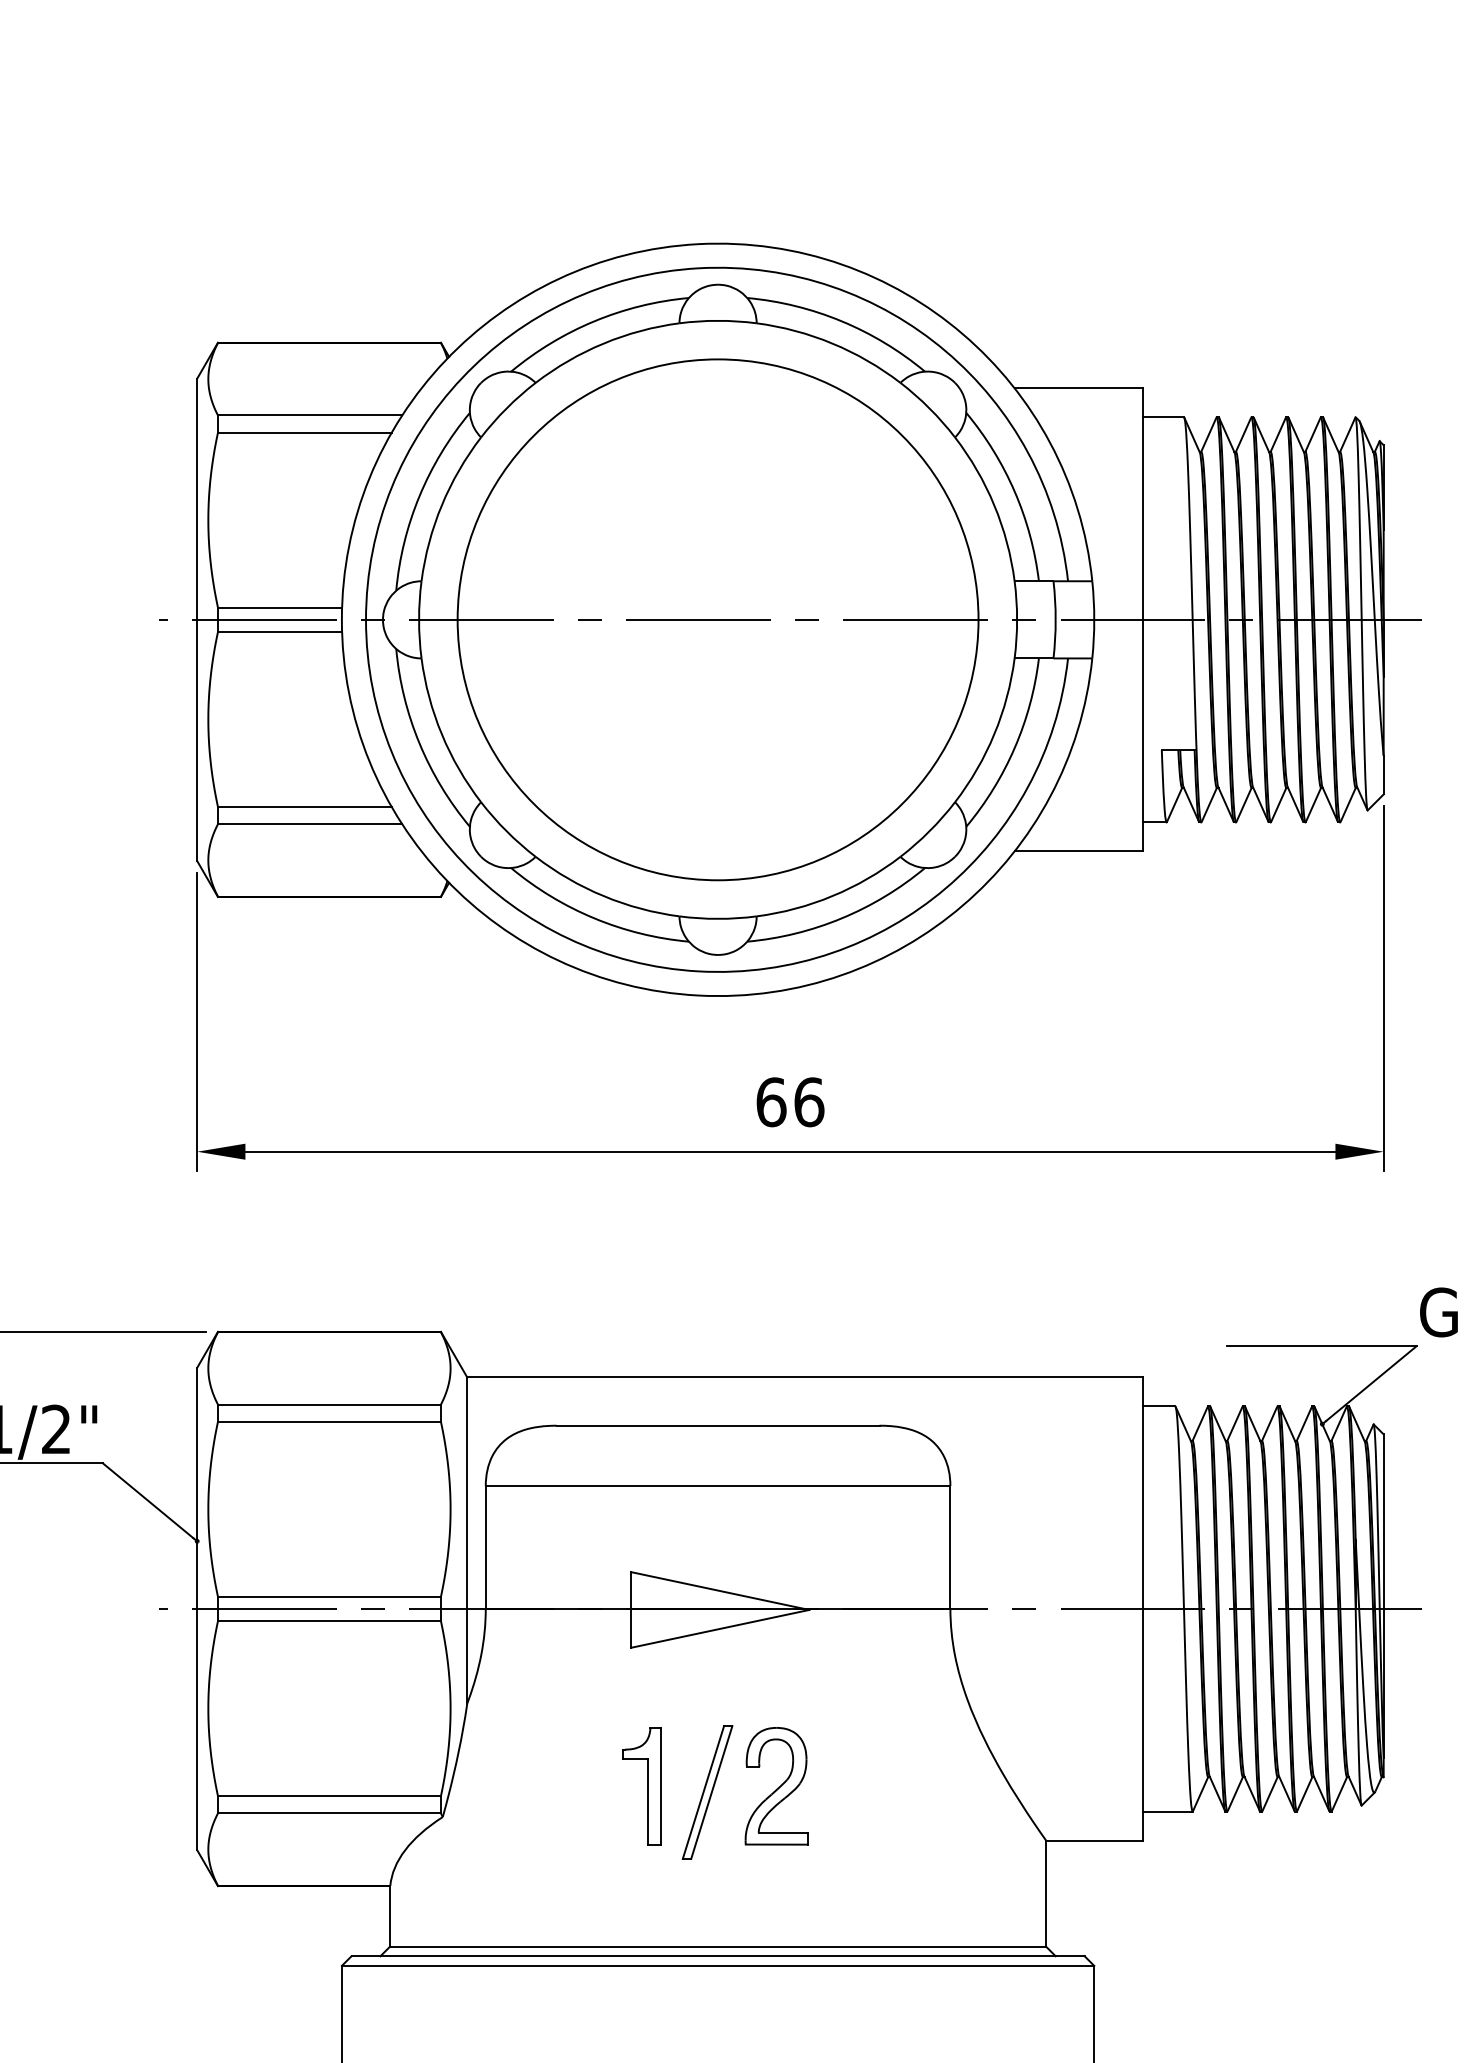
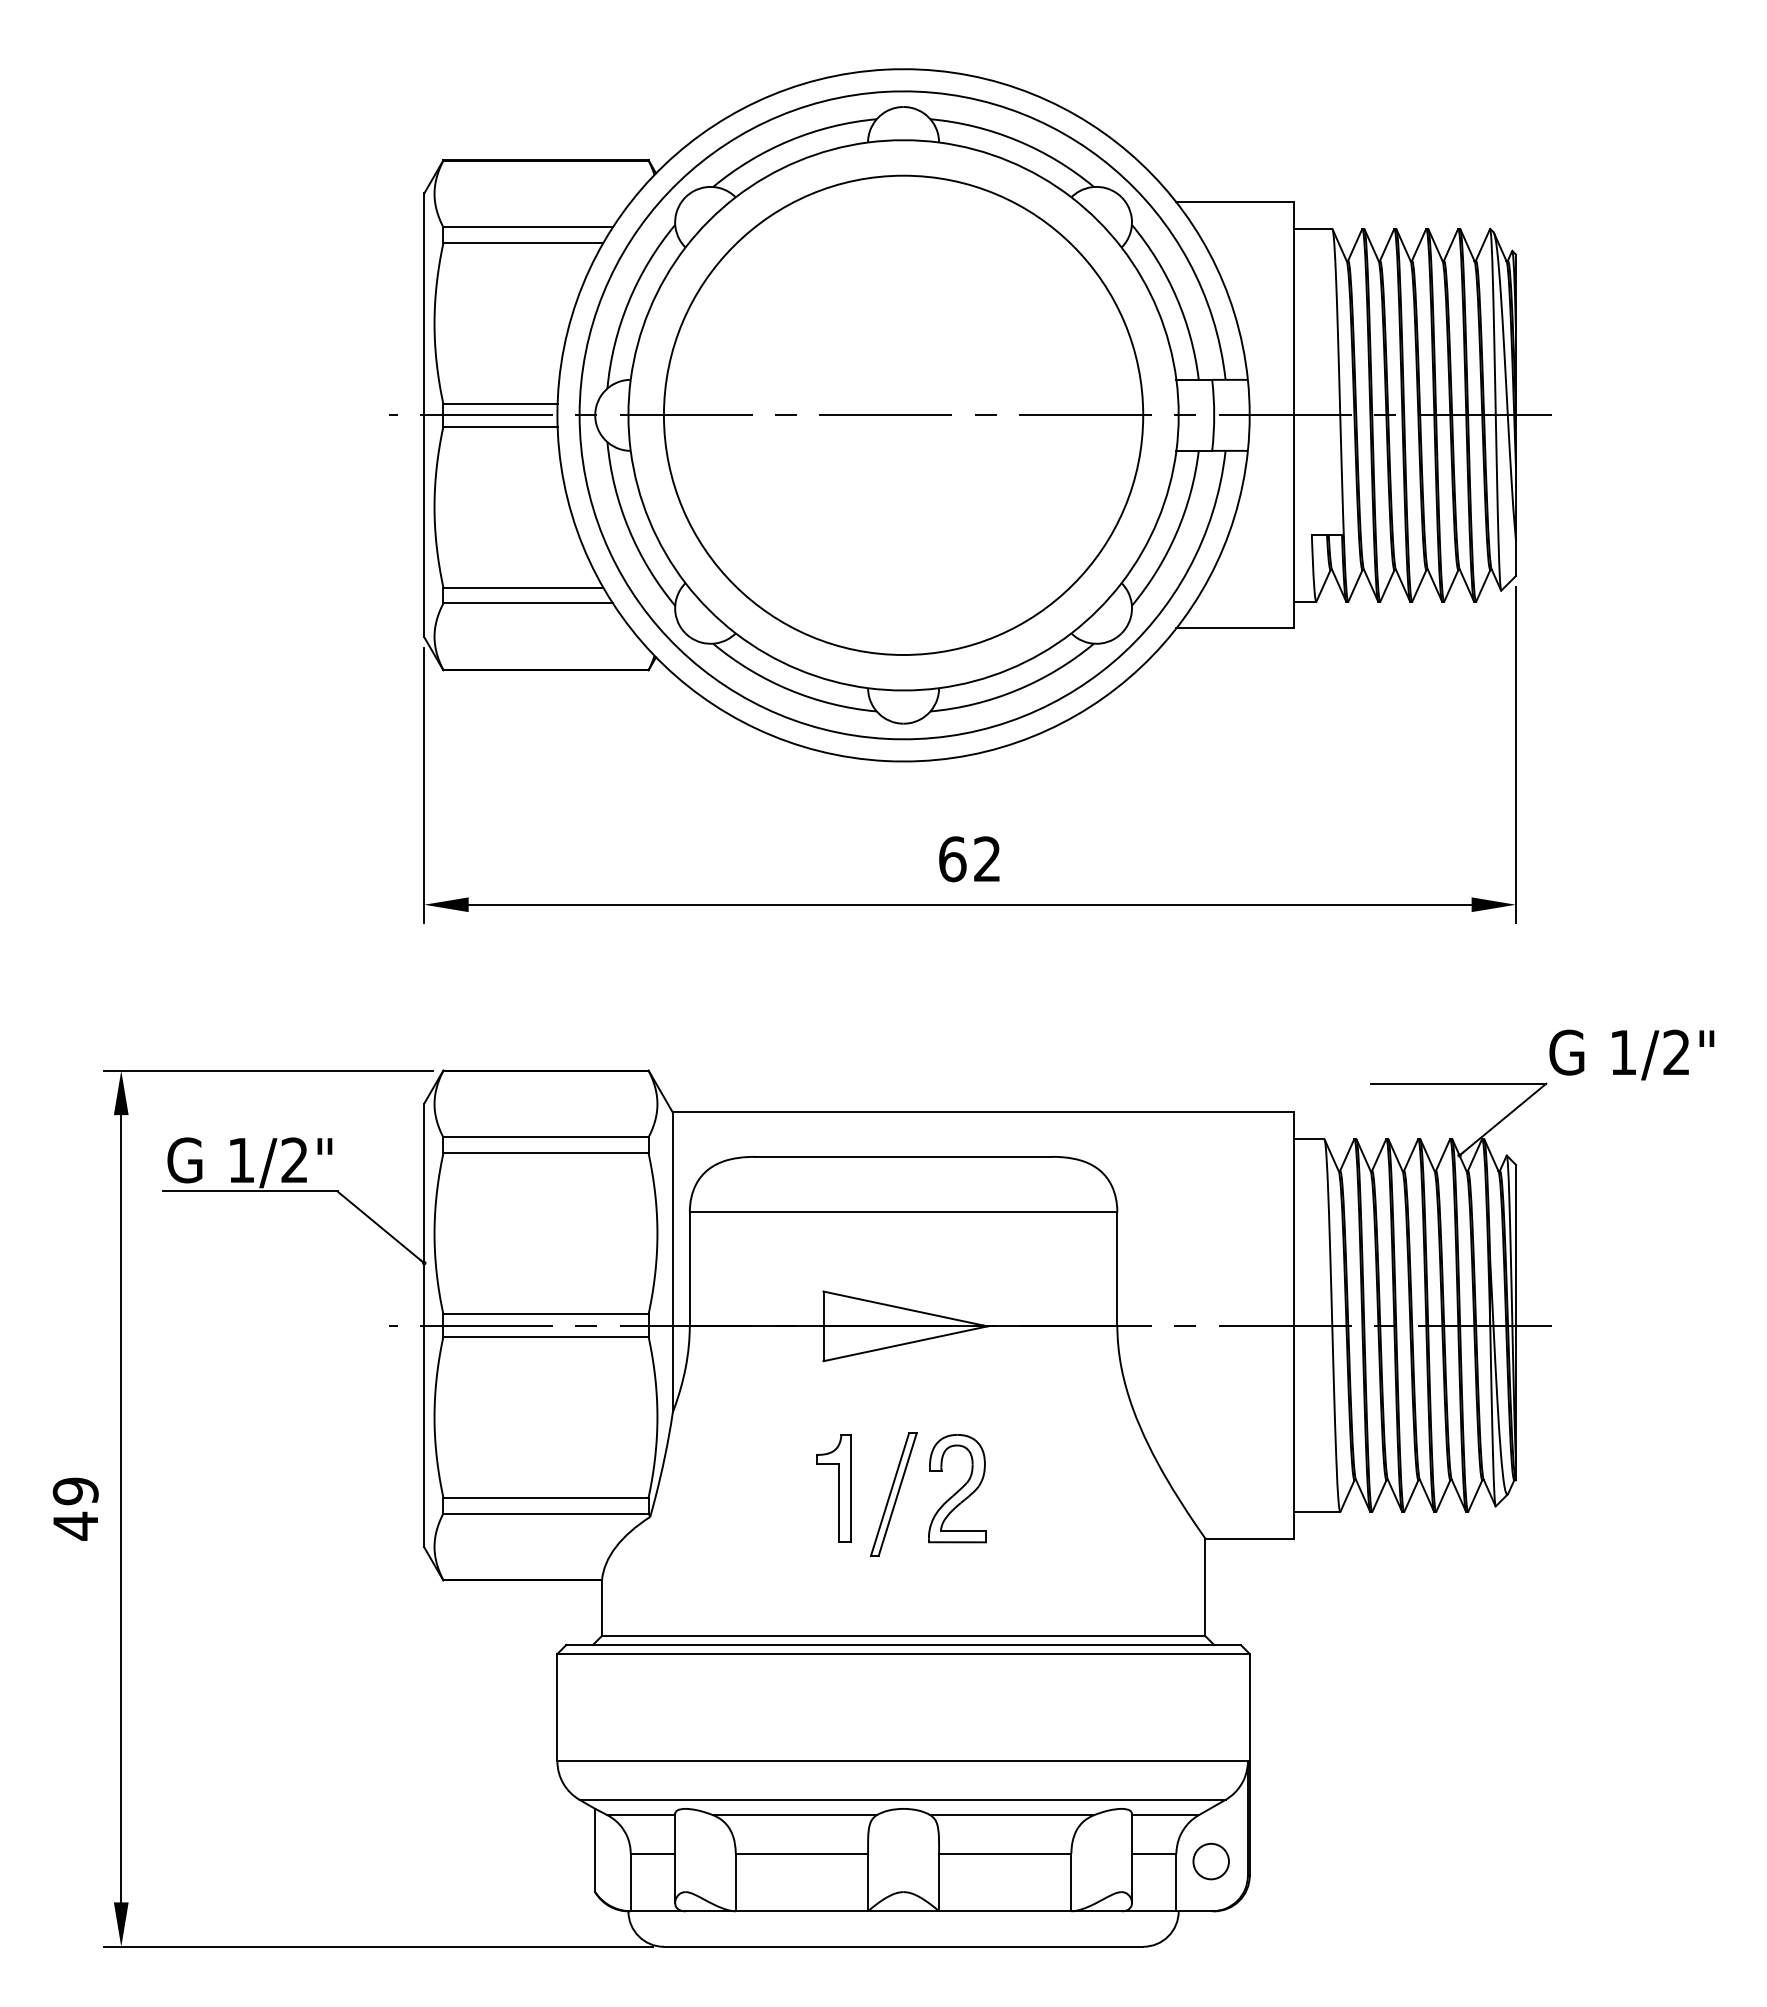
text: (809, 1102) -> (987, 859), 66 -> 62

